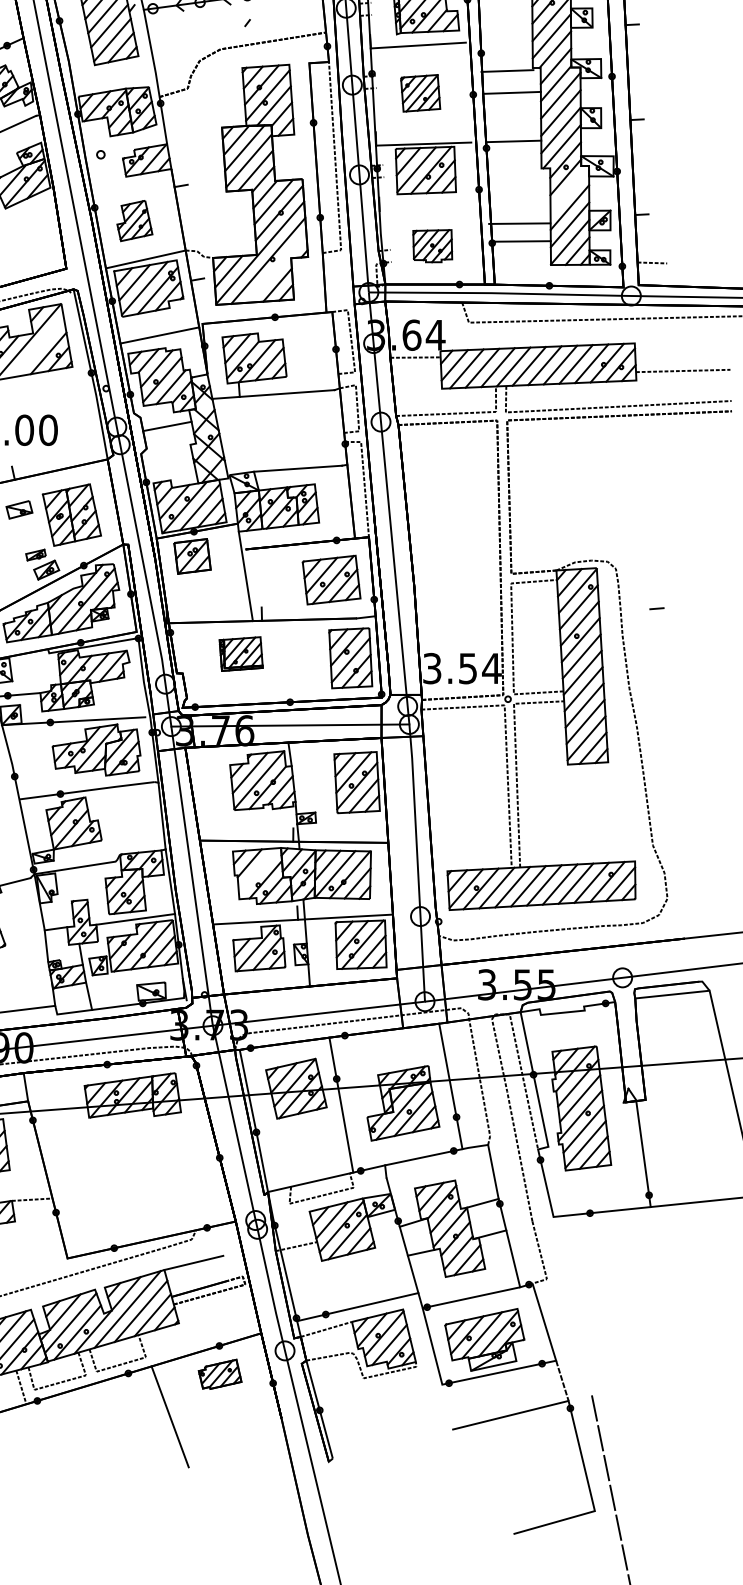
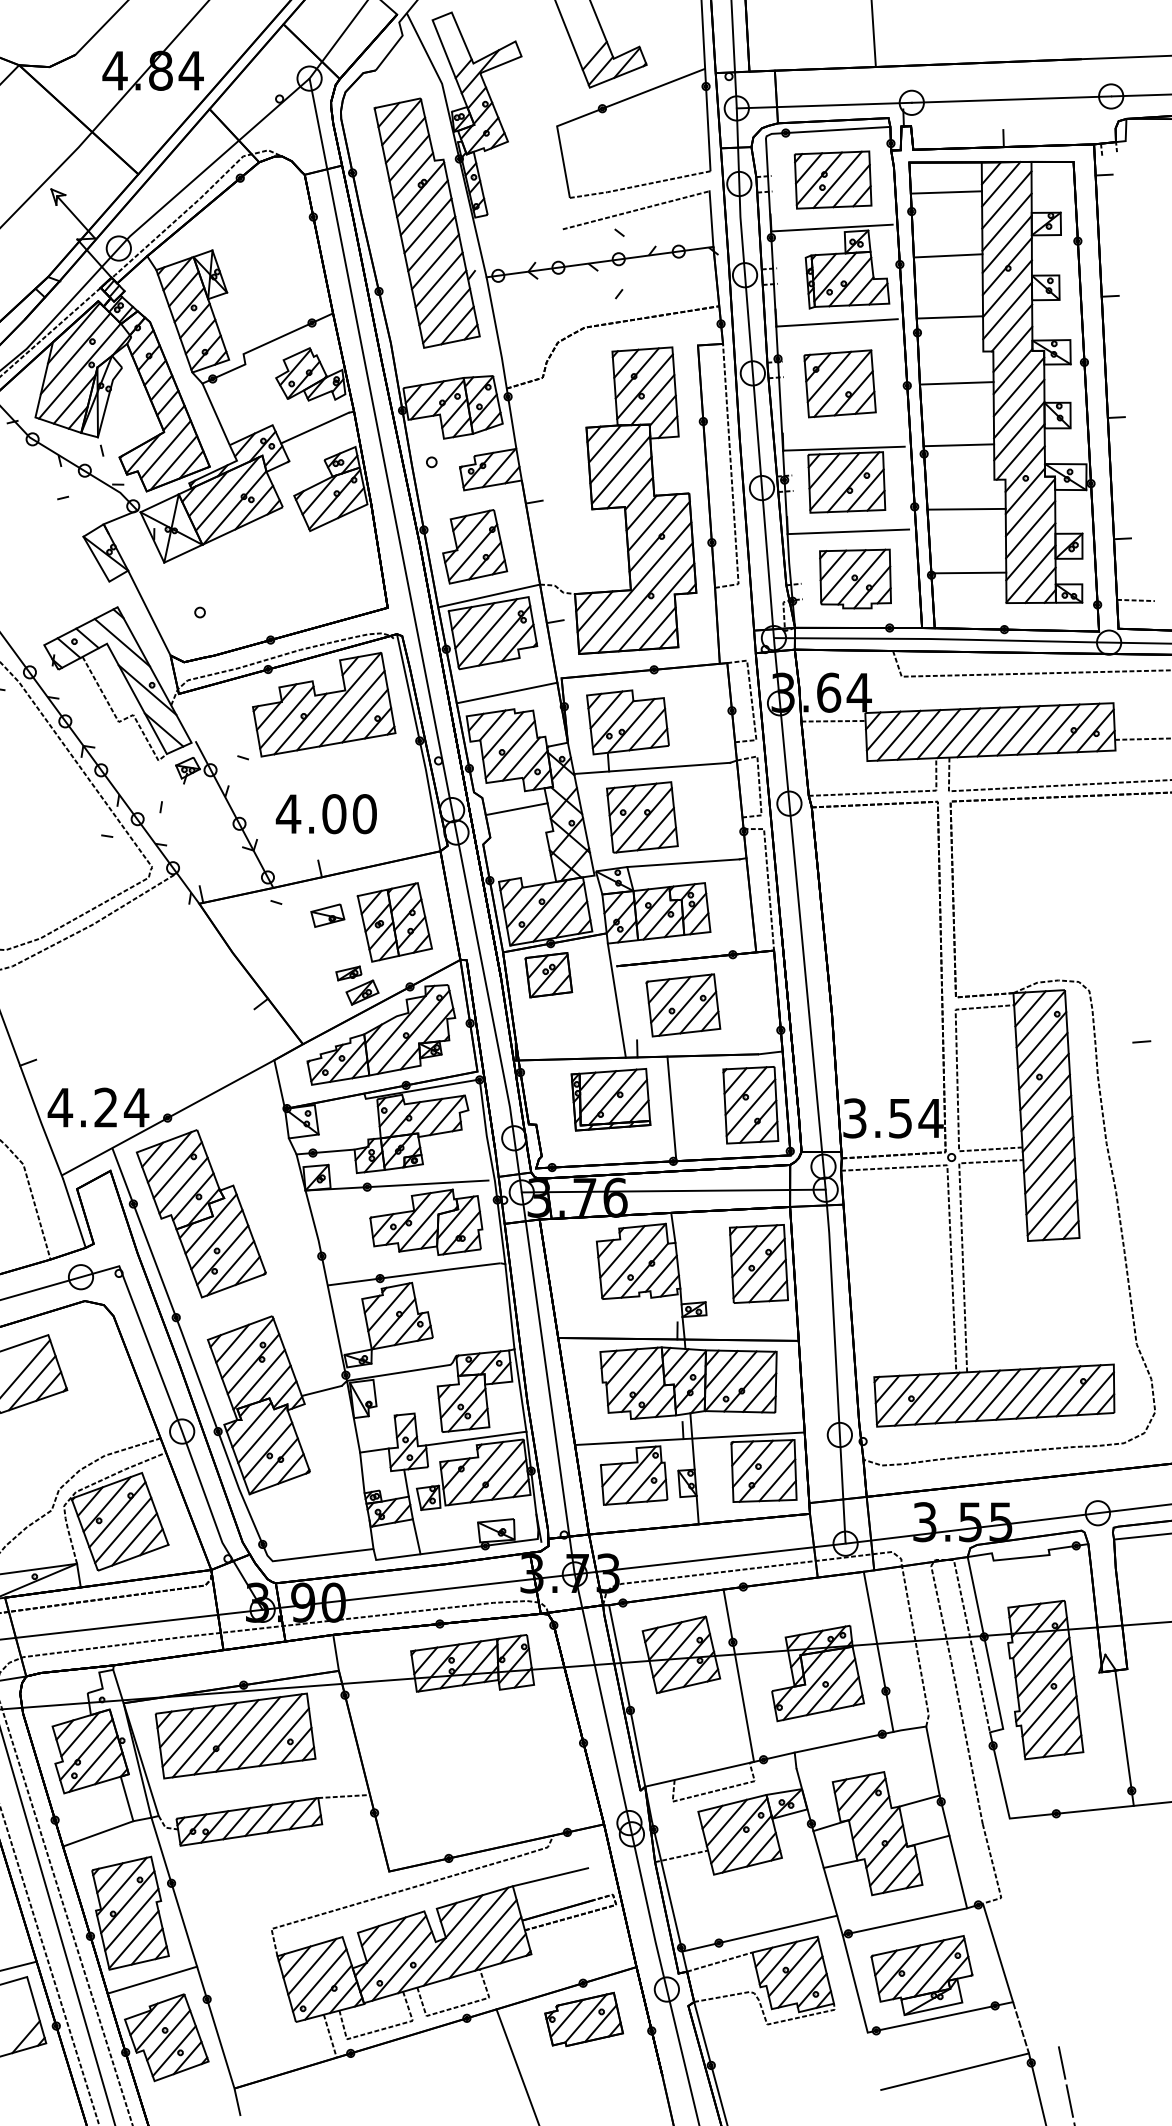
line: (507, 71) -> (949, 317), moved
part: (420, 93) -> (839, 383), size x1.43
line: (569, 190) -> (1030, 507), added
line: (427, 208) -> (848, 531), added
part: (135, 220) -> (475, 546), size x1.43
line: (519, 223) -> (966, 508), moved
part: (432, 245) -> (855, 578), size x1.43
line: (276, 268) -> (656, 607), added
line: (38, 347) -> (351, 708), added
part: (265, 432) -> (642, 817), added
part: (331, 580) -> (683, 1005), moved
part: (240, 653) -> (610, 1099), size x1.43
line: (288, 660) -> (671, 1108), added
line: (258, 870) -> (632, 1376), added
part: (219, 1374) -> (583, 2019), size x1.43

